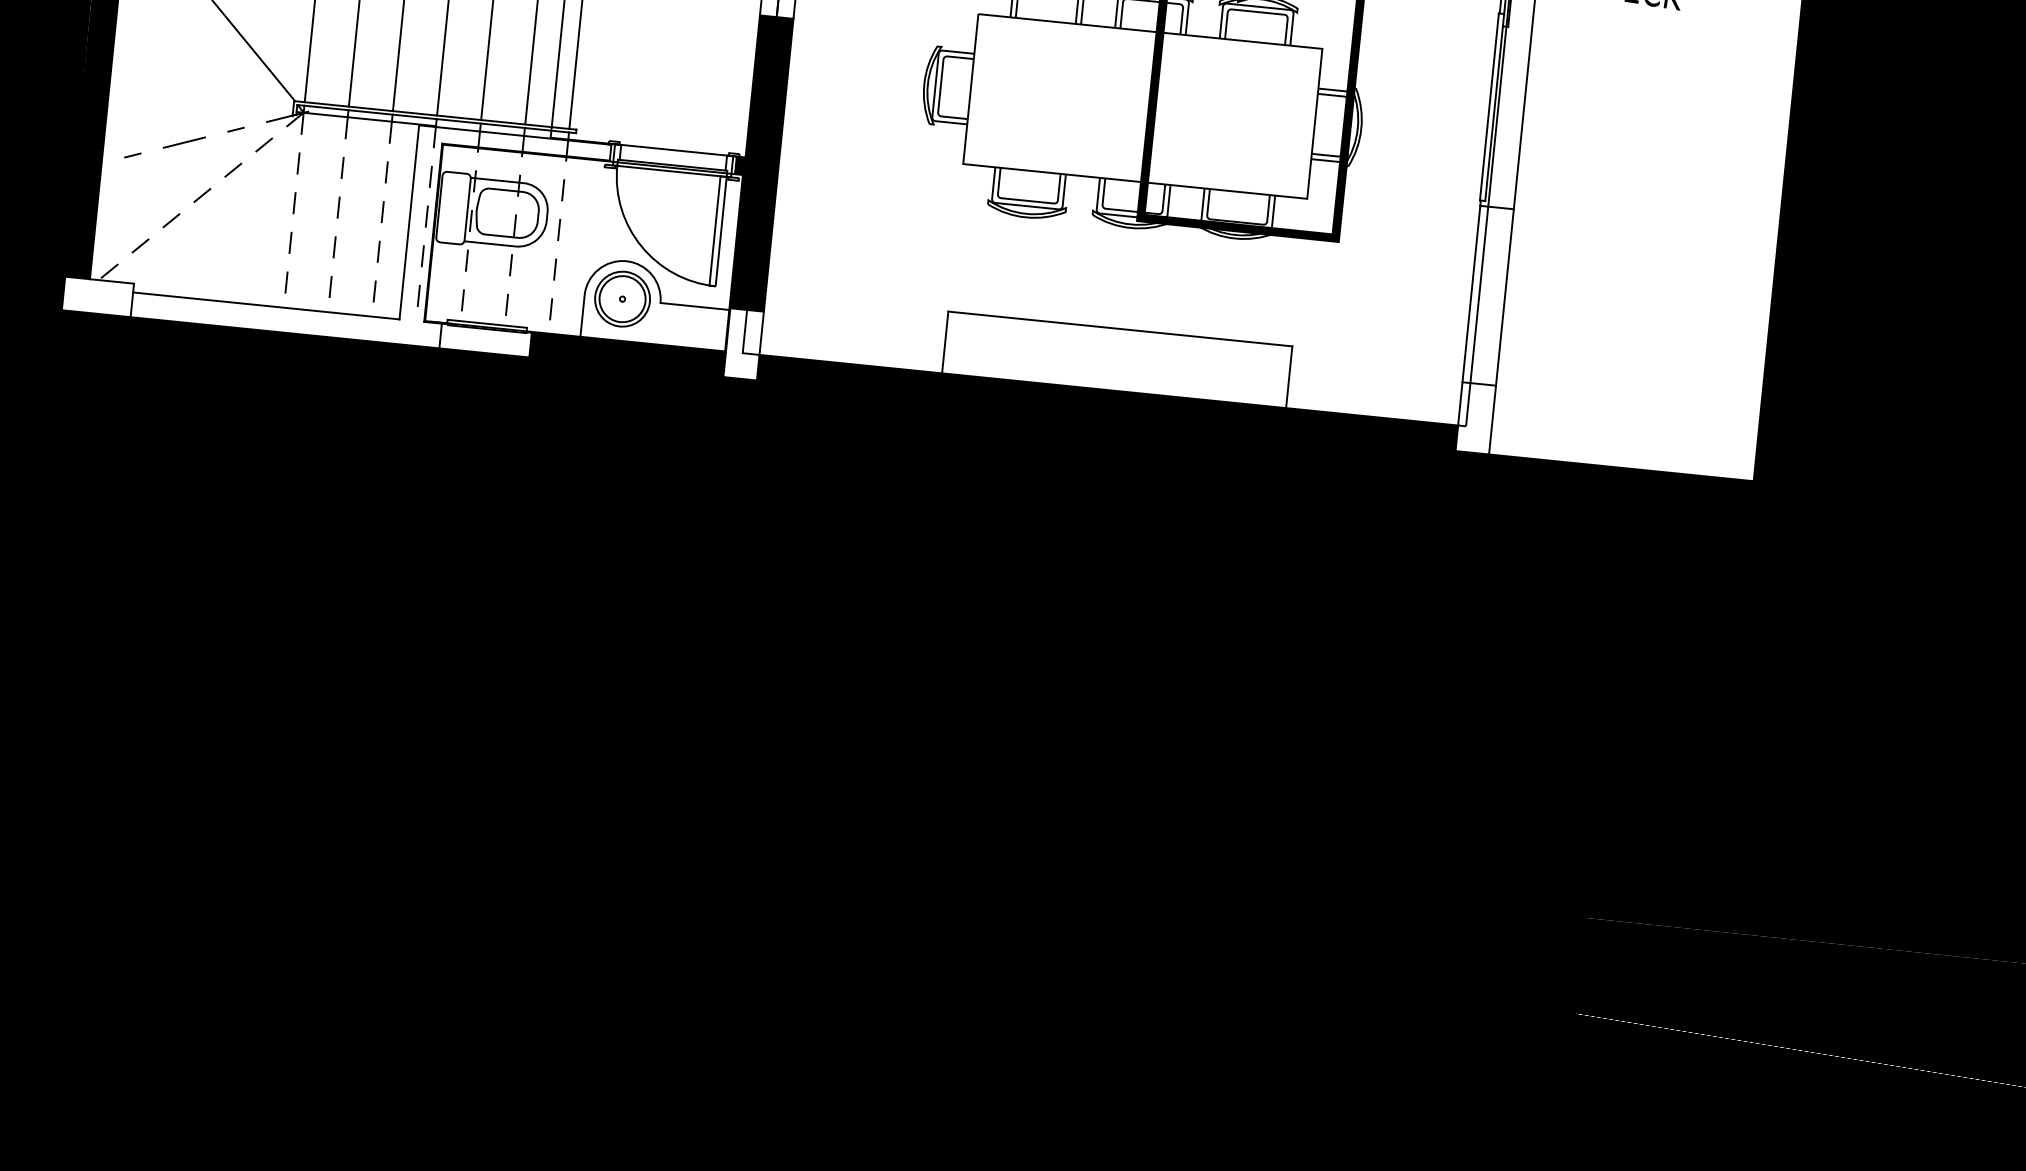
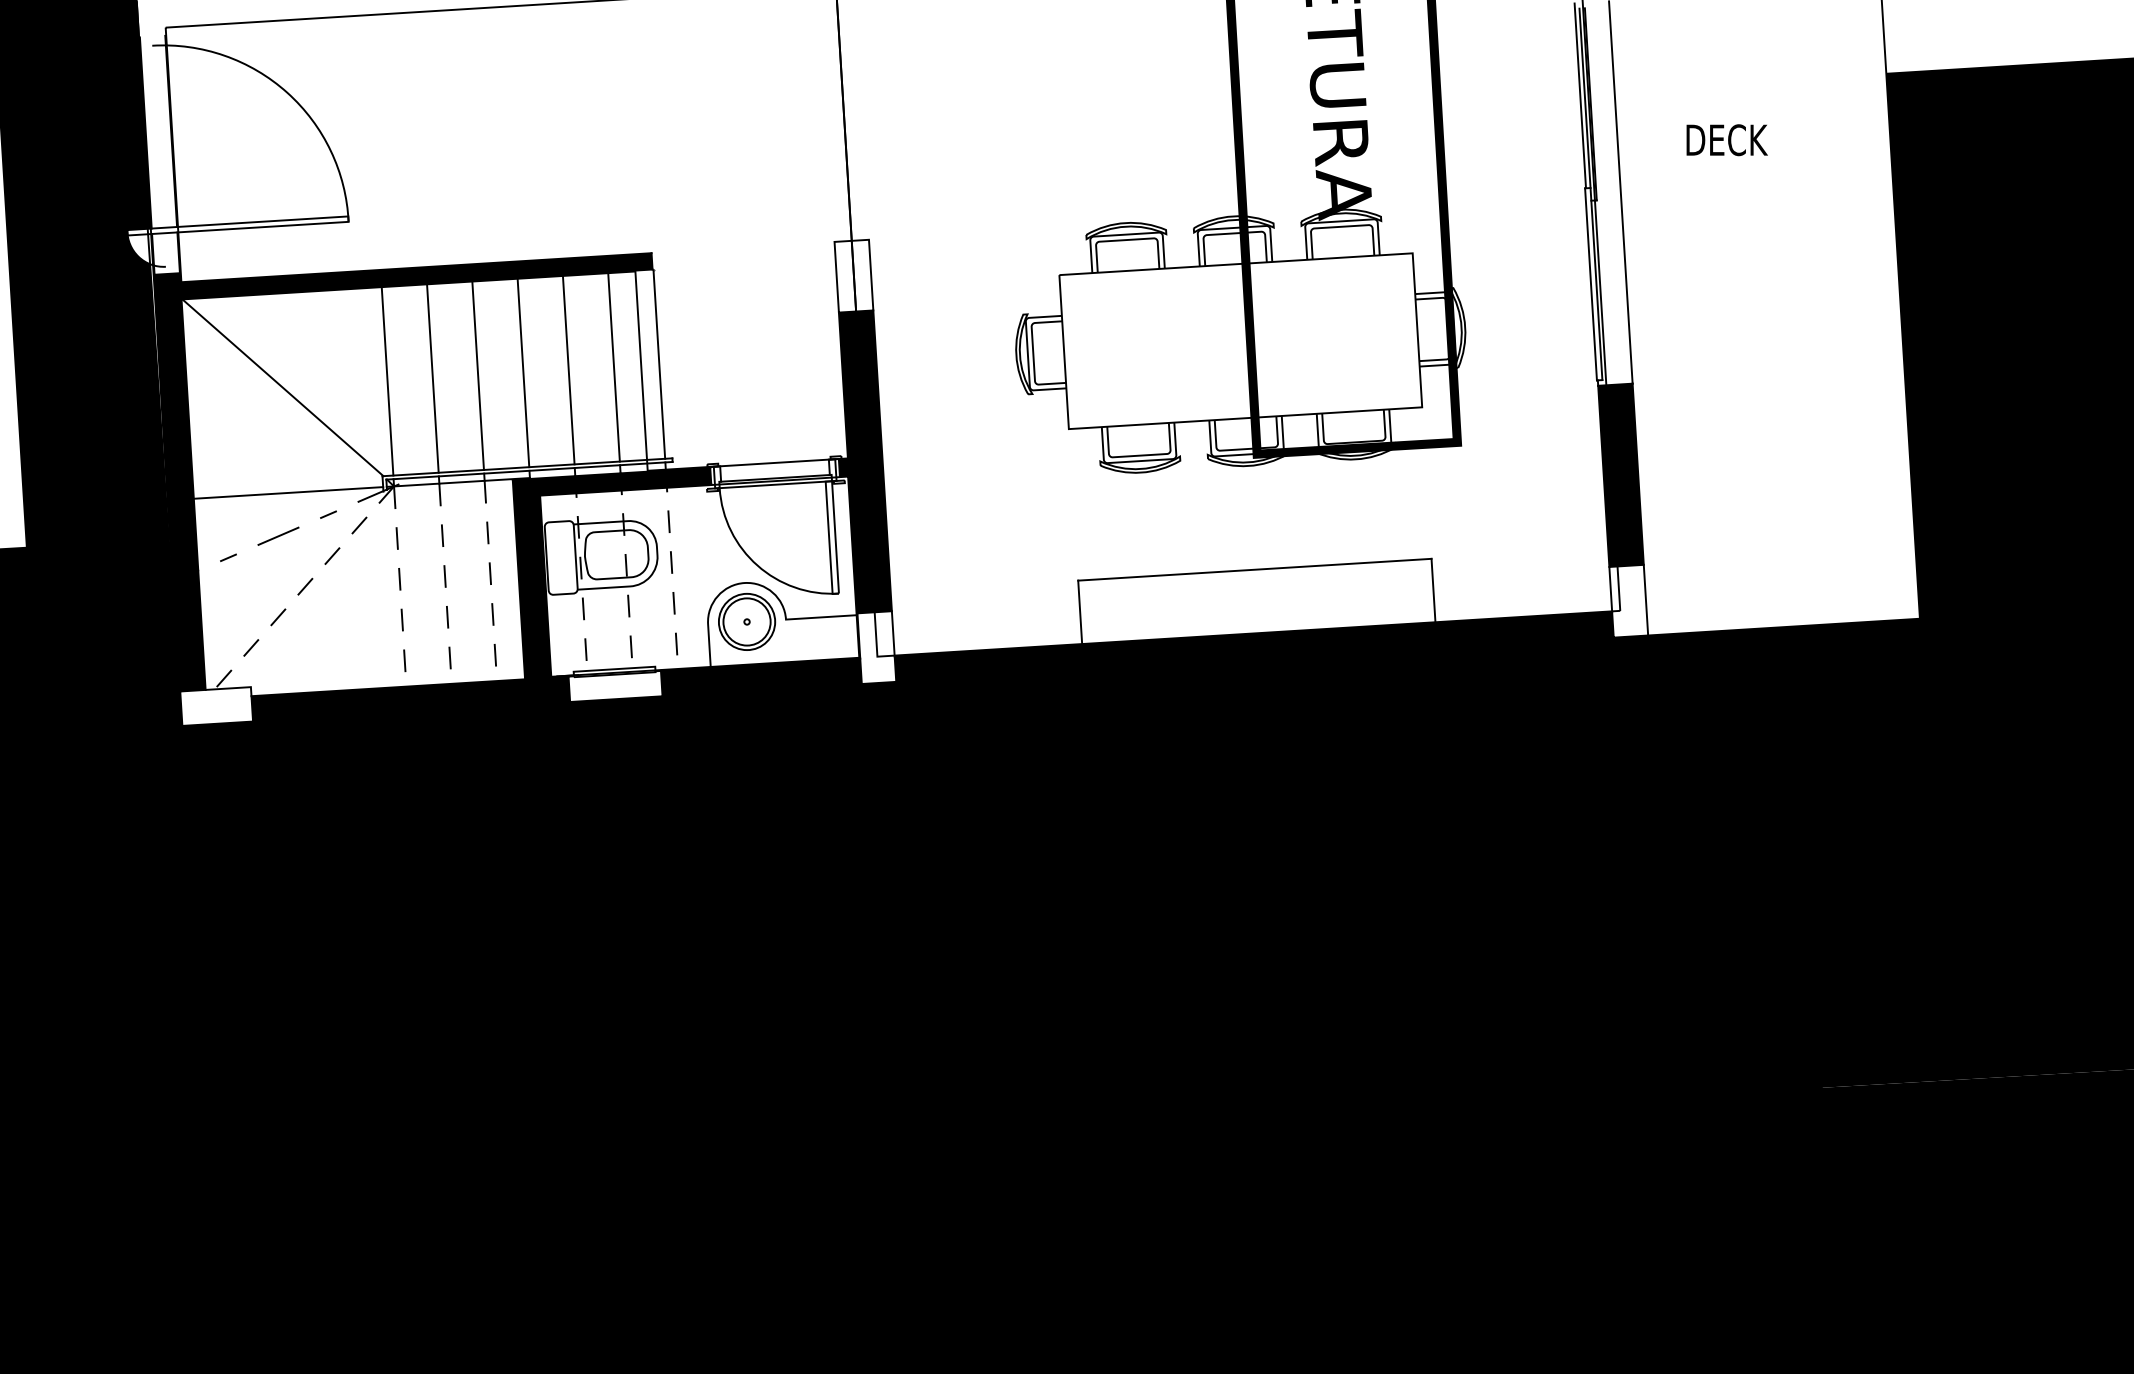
line: (200, 101) -> (288, 492), added
fill: (370, 230) -> (481, 594), added
fill: (1487, 294) -> (1620, 474), added

